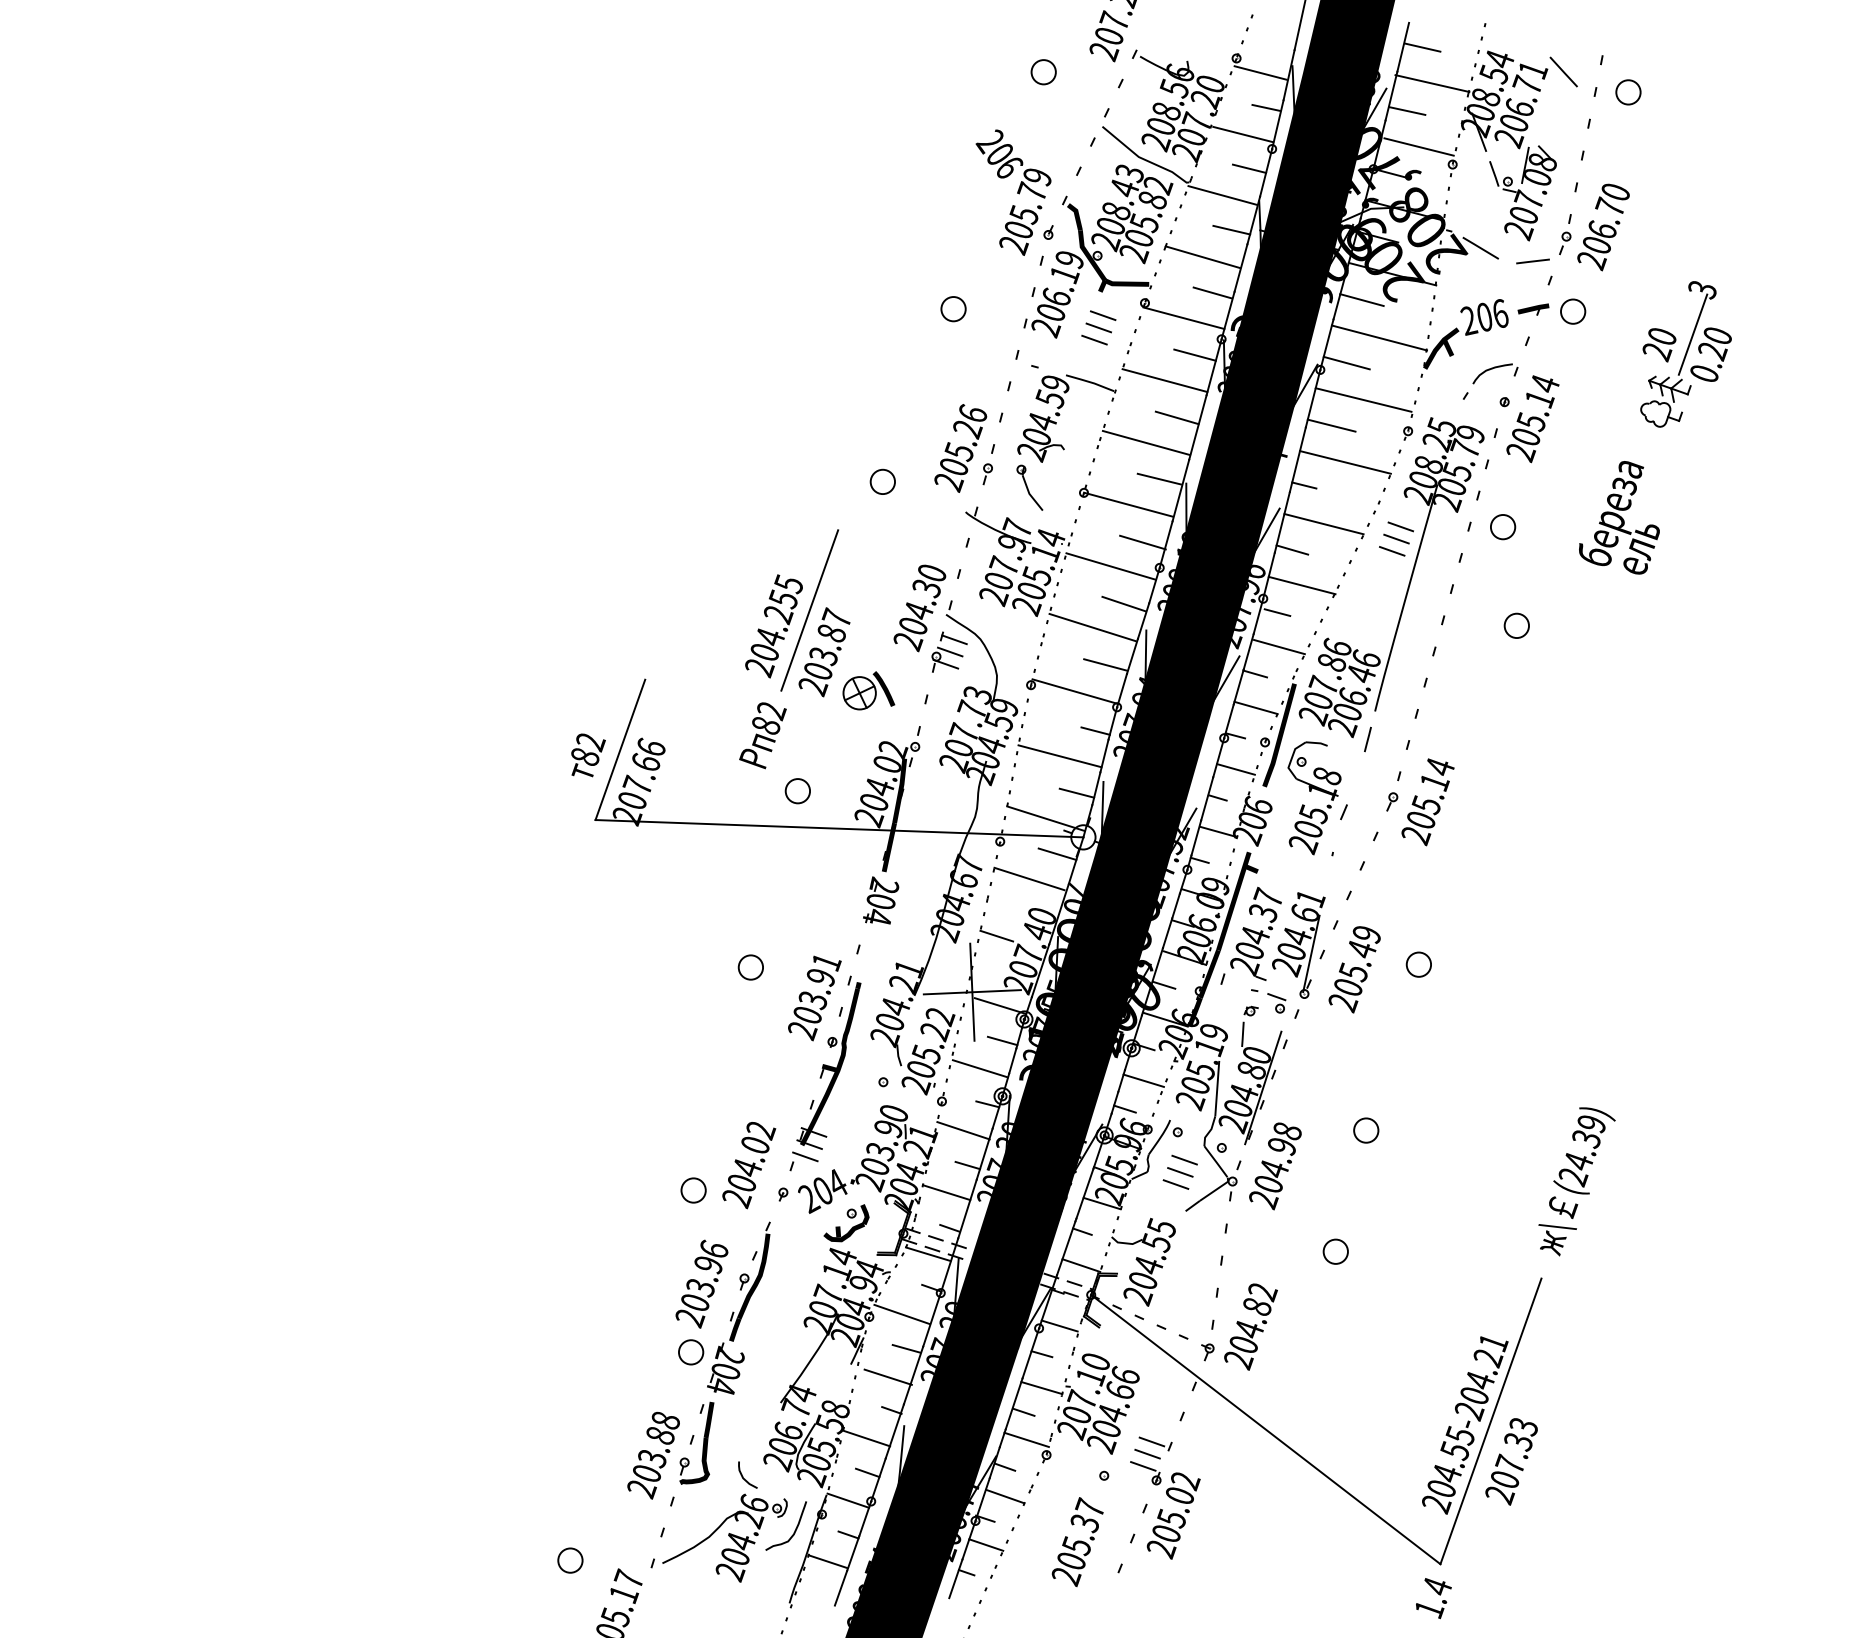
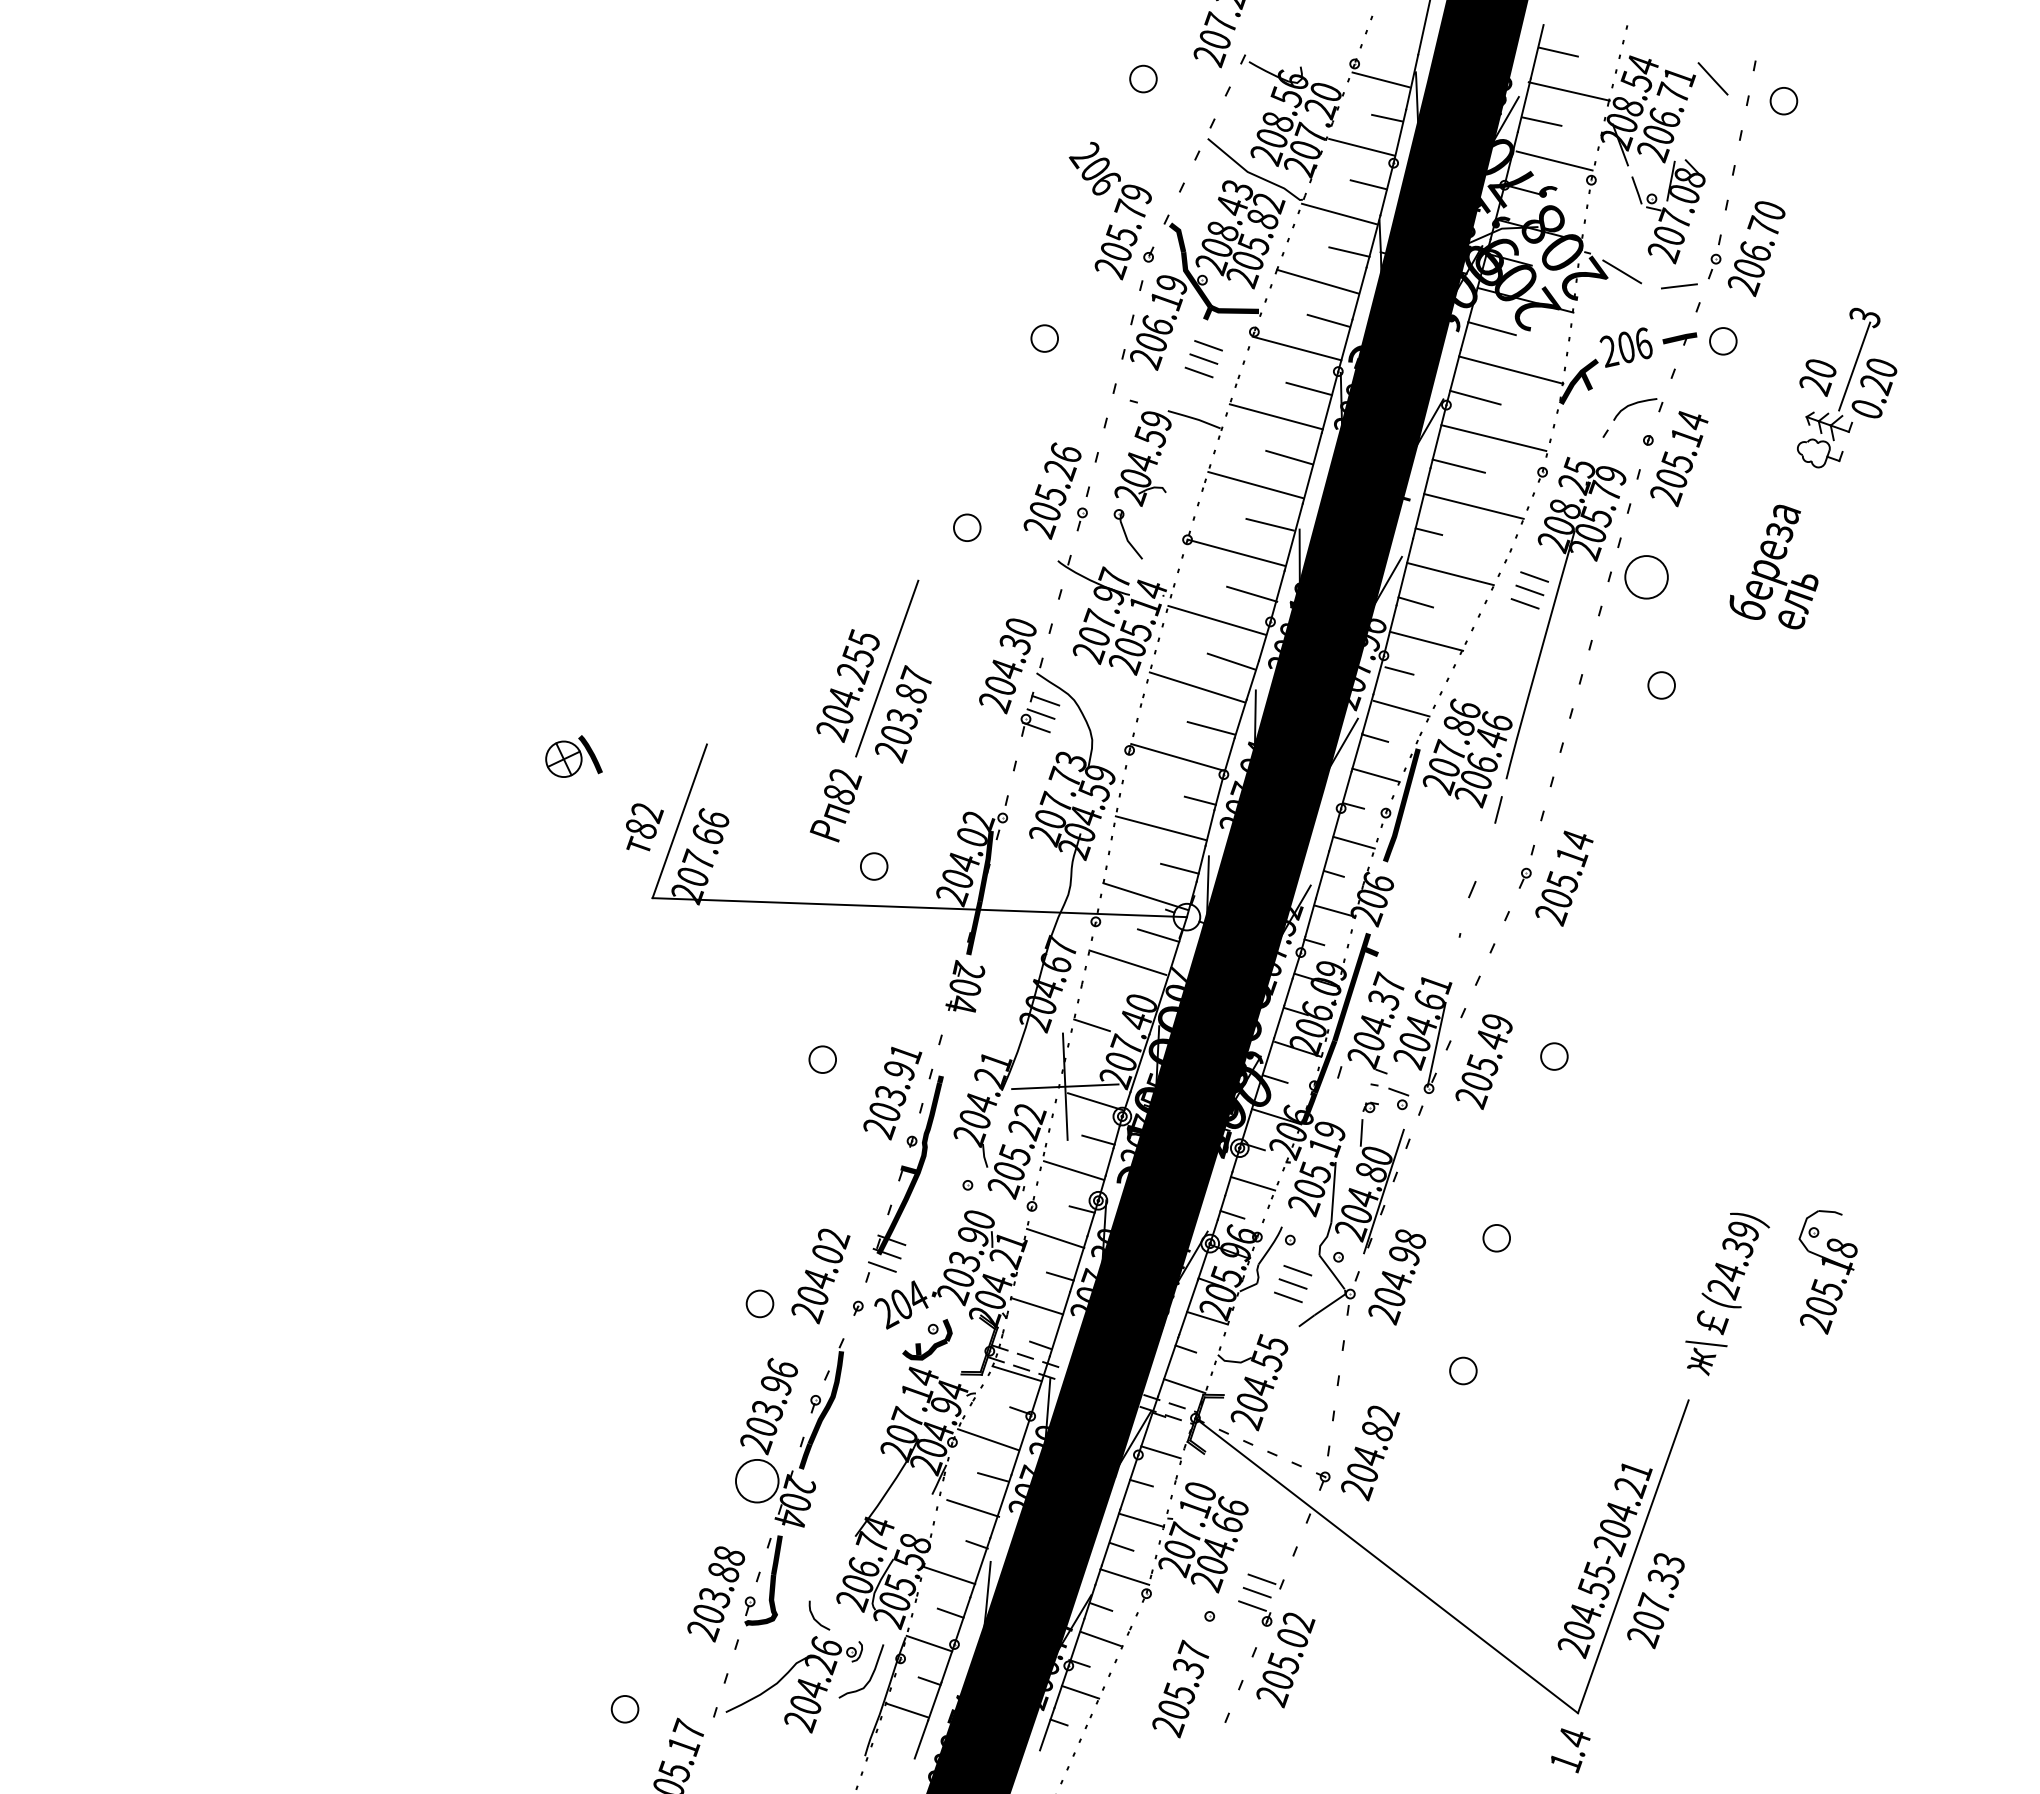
circle: (1502, 527) -> (1646, 577), size x1.6
part: (868, 690) -> (573, 756), moved
part: (1311, 792) -> (1824, 1265), moved
circle: (690, 1351) -> (756, 1480), size x1.6

